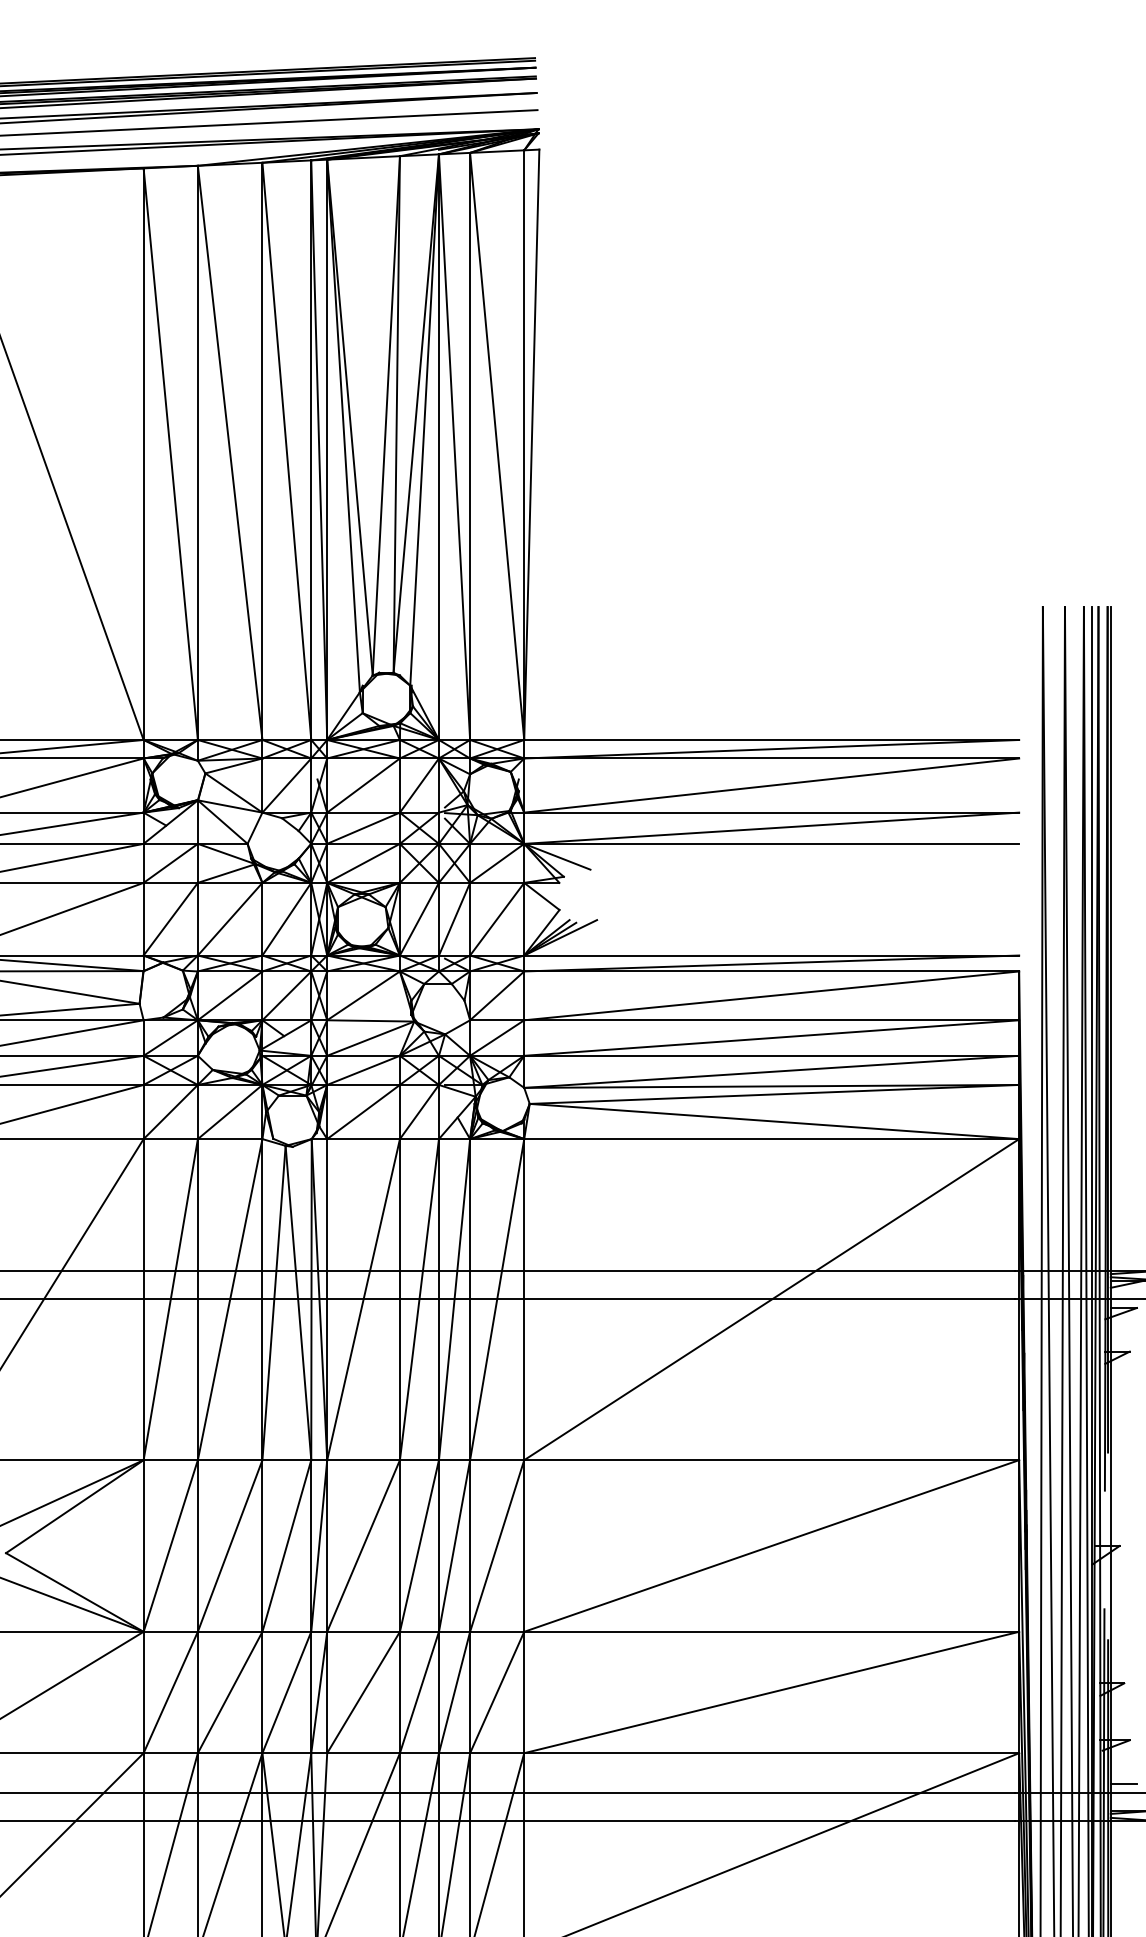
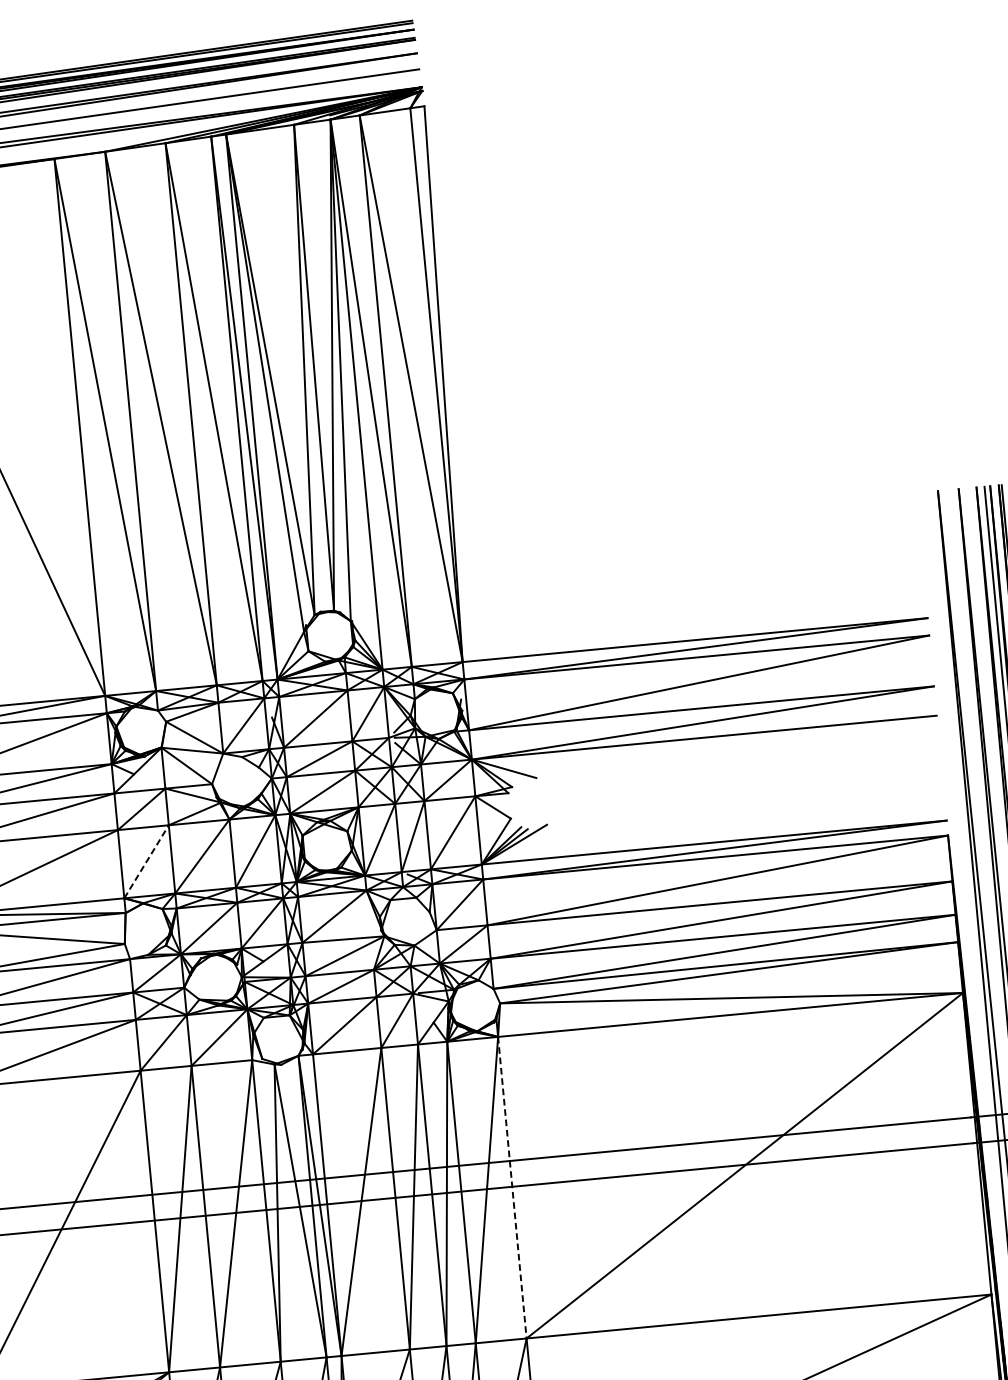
line: (171, 918) -> (147, 861), solid -> dashed
line: (524, 1299) -> (512, 1187), solid -> dashed

